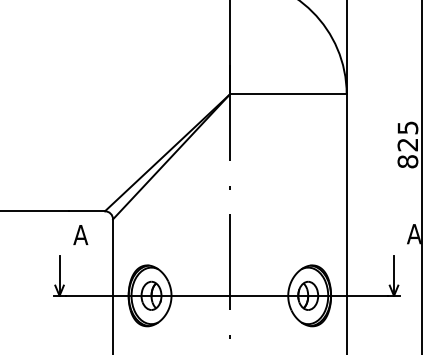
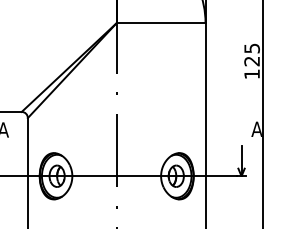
text: (407, 161) -> (251, 74), 825 -> 125

